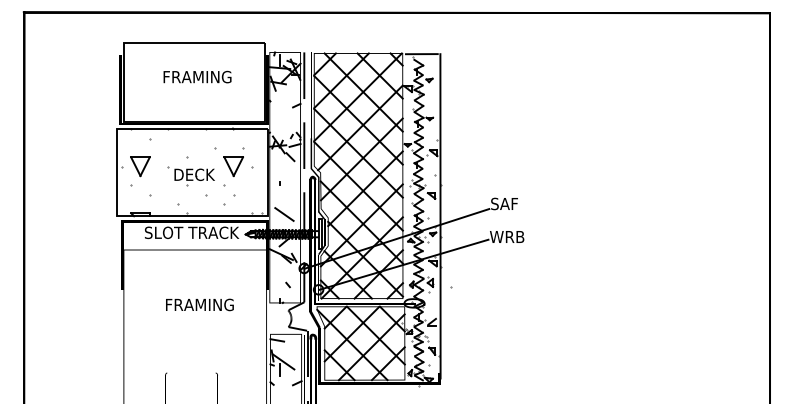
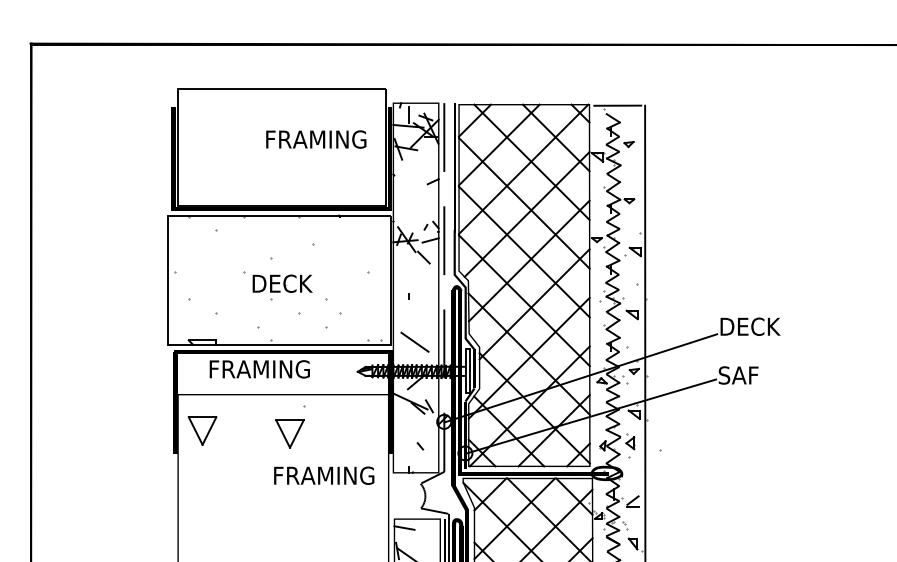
text: (197, 76) -> (316, 138), moved
part: (233, 161) -> (289, 426), moved
part: (140, 166) -> (202, 430), moved
text: (511, 203) -> (750, 326), SAF -> DECK
text: (191, 232) -> (277, 368), SLOT TRACK -> FRAMING
text: (507, 236) -> (744, 374), WRB -> SAF
text: (199, 304) -> (323, 475), moved

